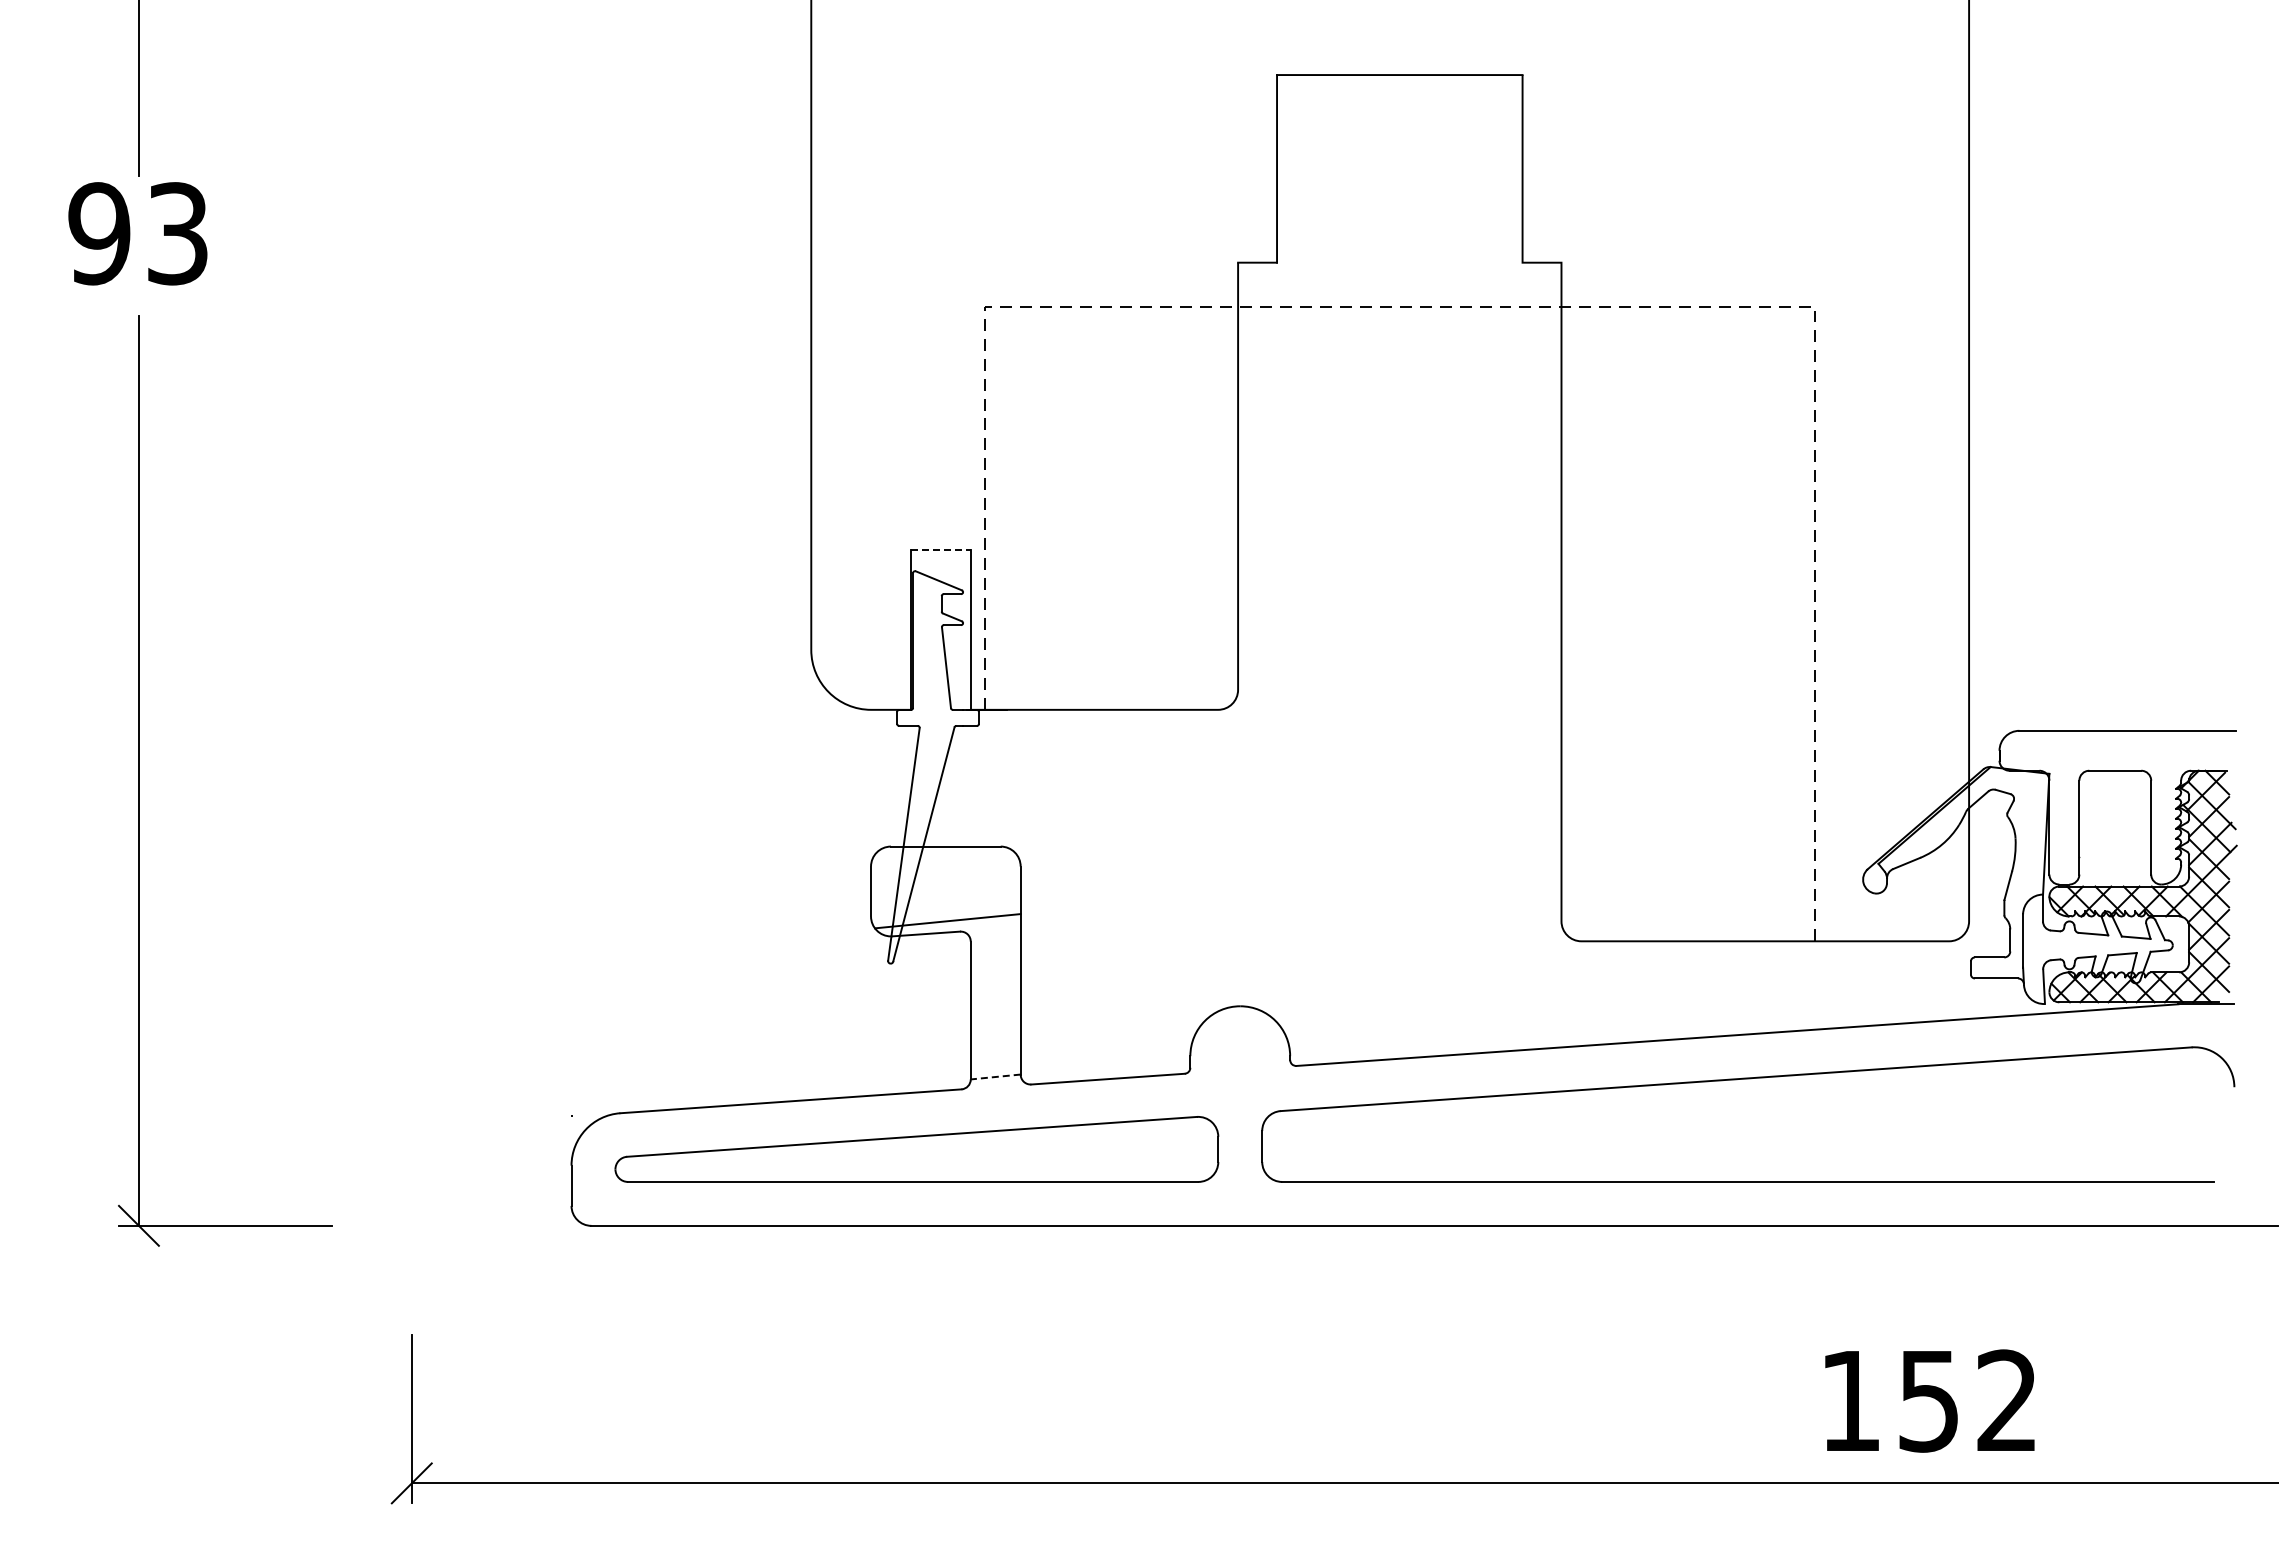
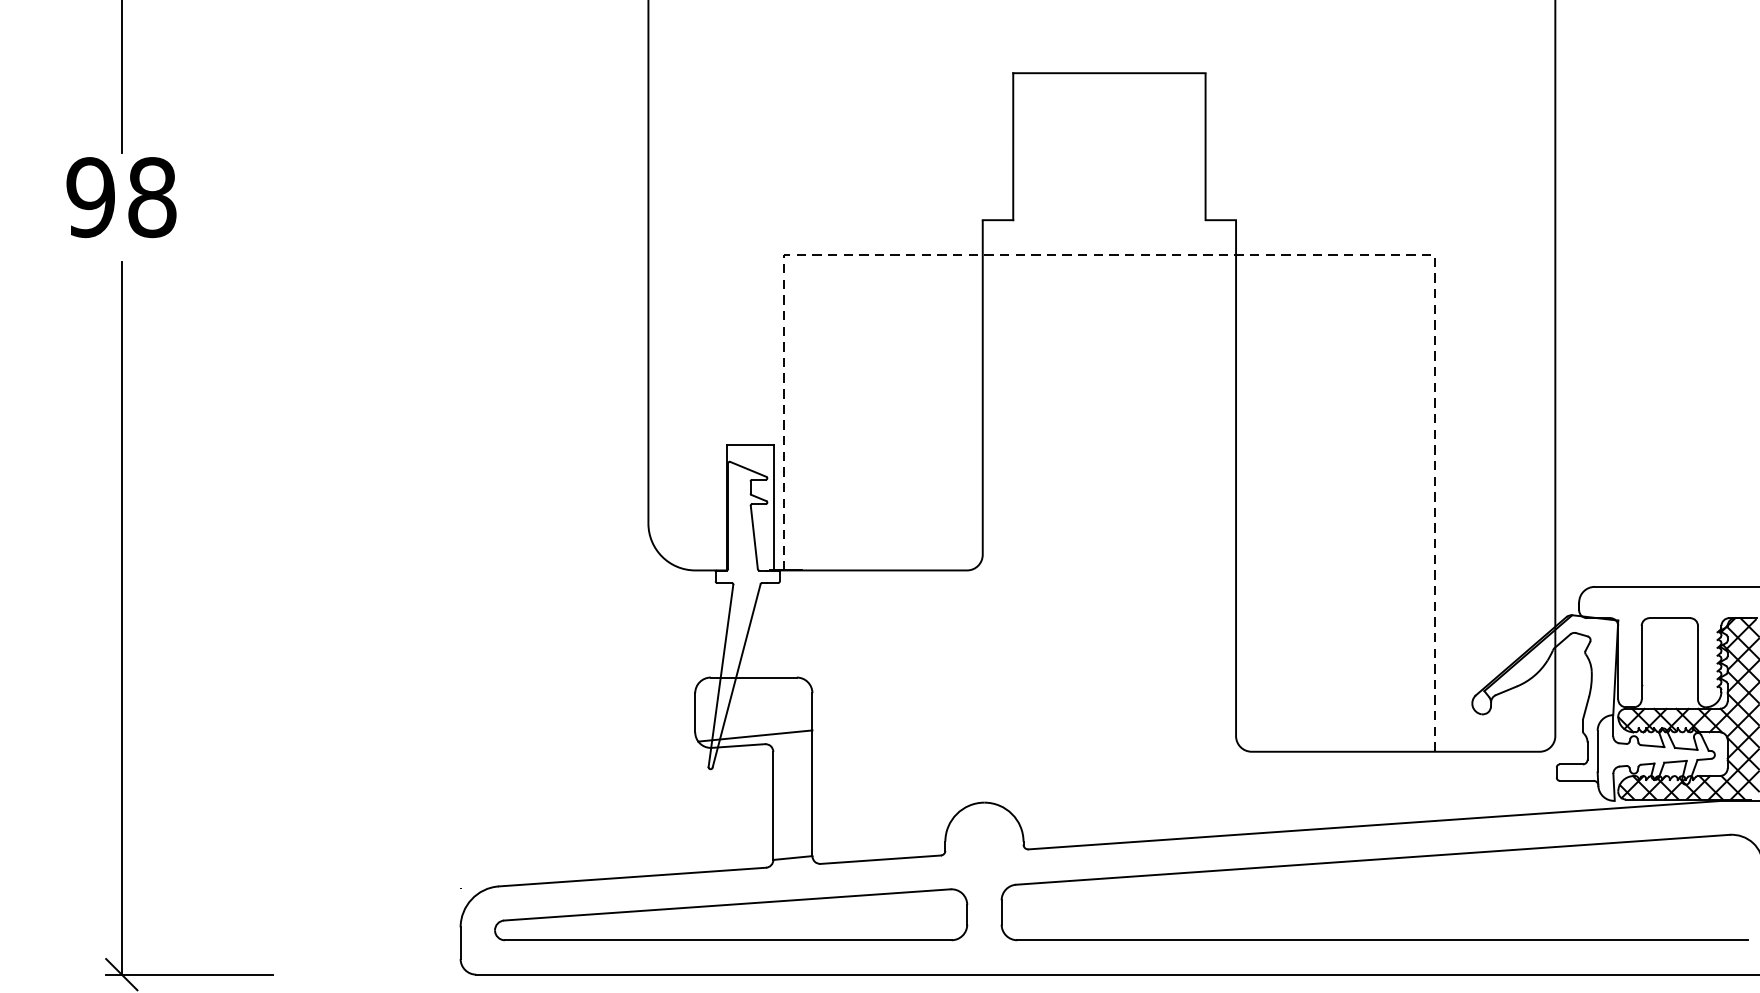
text: (177, 233) -> (151, 197), 93 -> 98
line: (941, 550) -> (750, 445), dashed -> solid
line: (995, 1077) -> (792, 858), dashed -> solid

